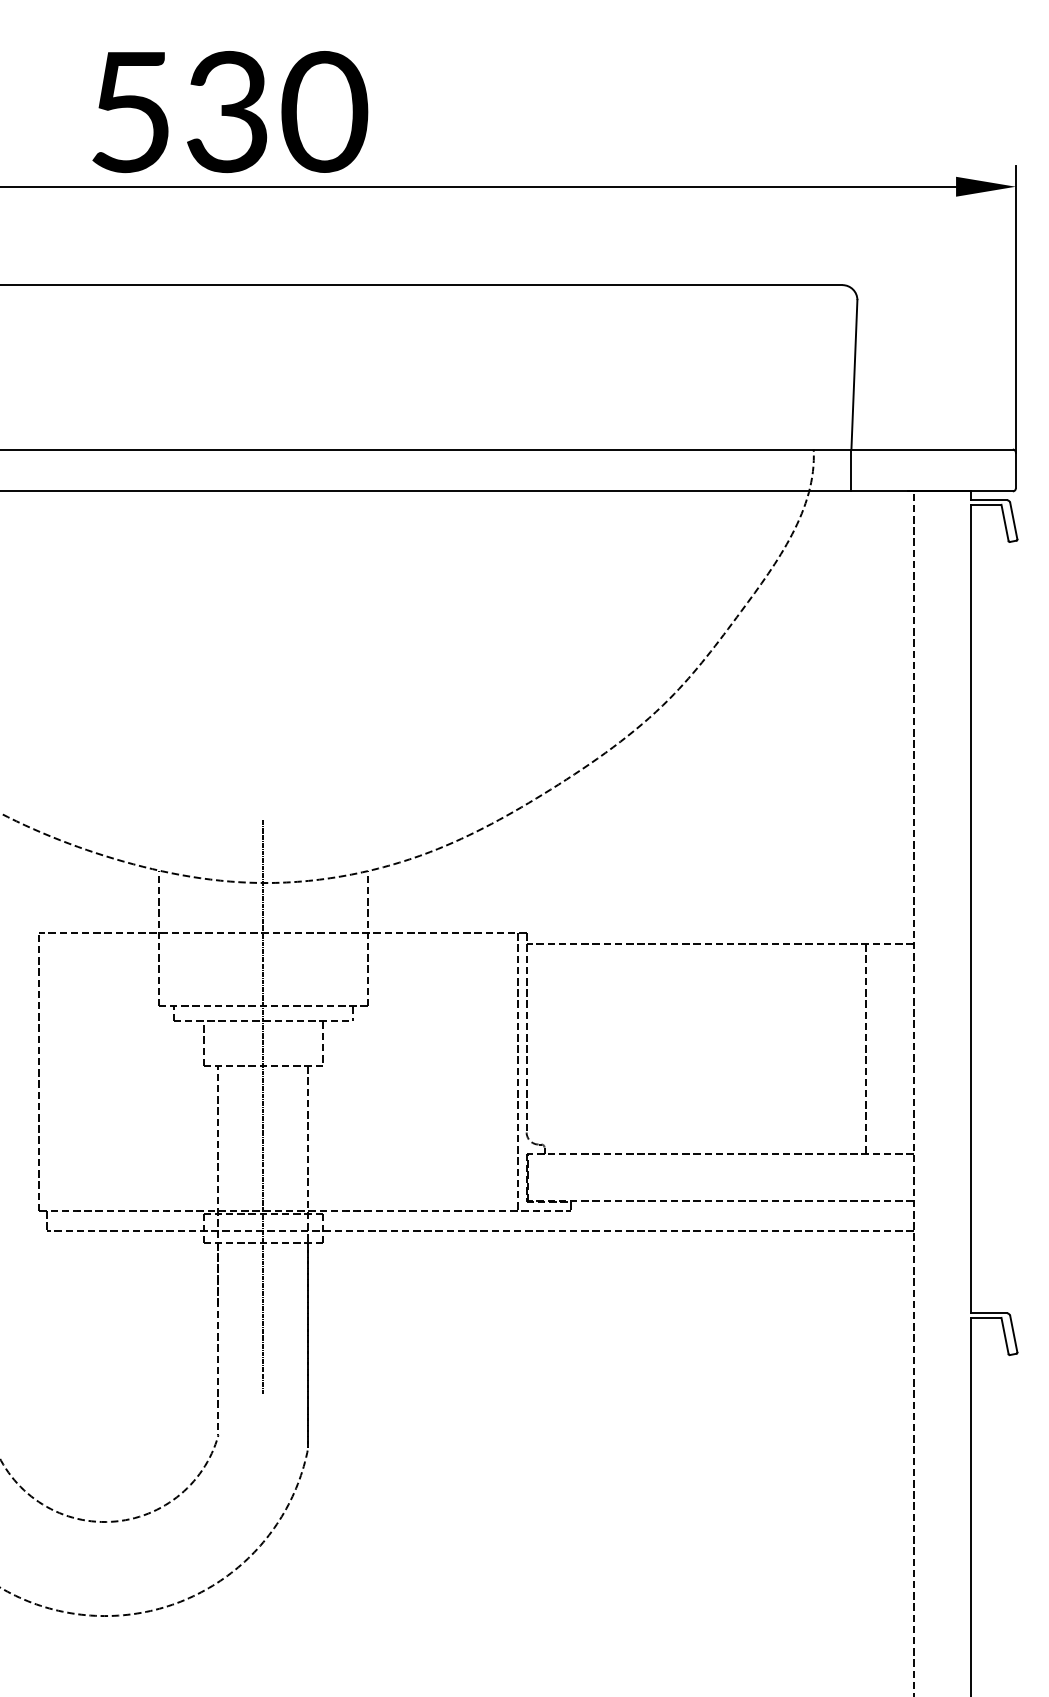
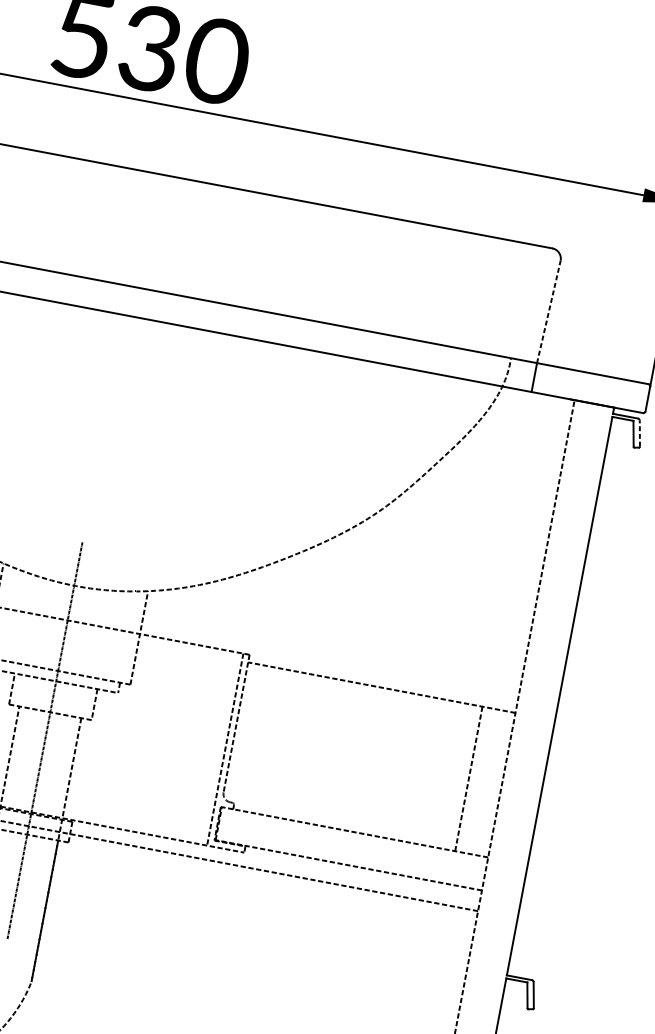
line: (854, 374) -> (548, 311), solid -> dashed
line: (1013, 520) -> (639, 433), solid -> dashed

